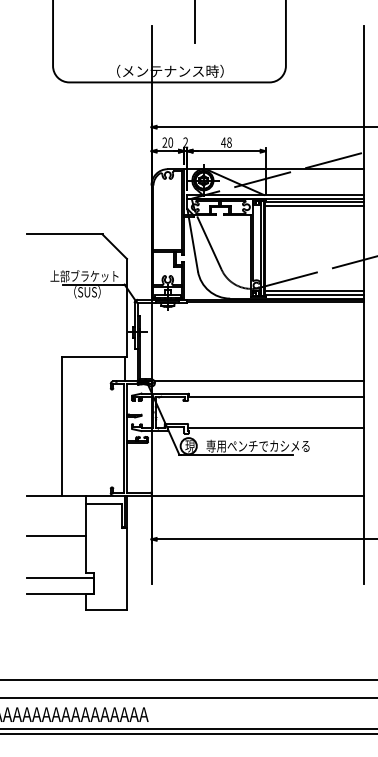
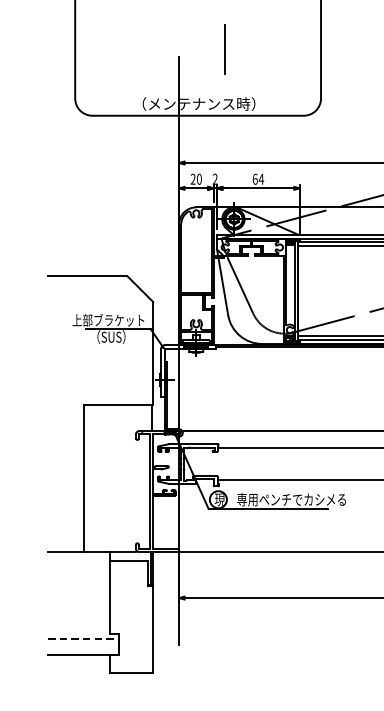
text: (226, 142) -> (258, 179), 48 -> 64
line: (56, 536) -> (78, 595), removed
line: (61, 578) -> (84, 639), solid -> dashed

